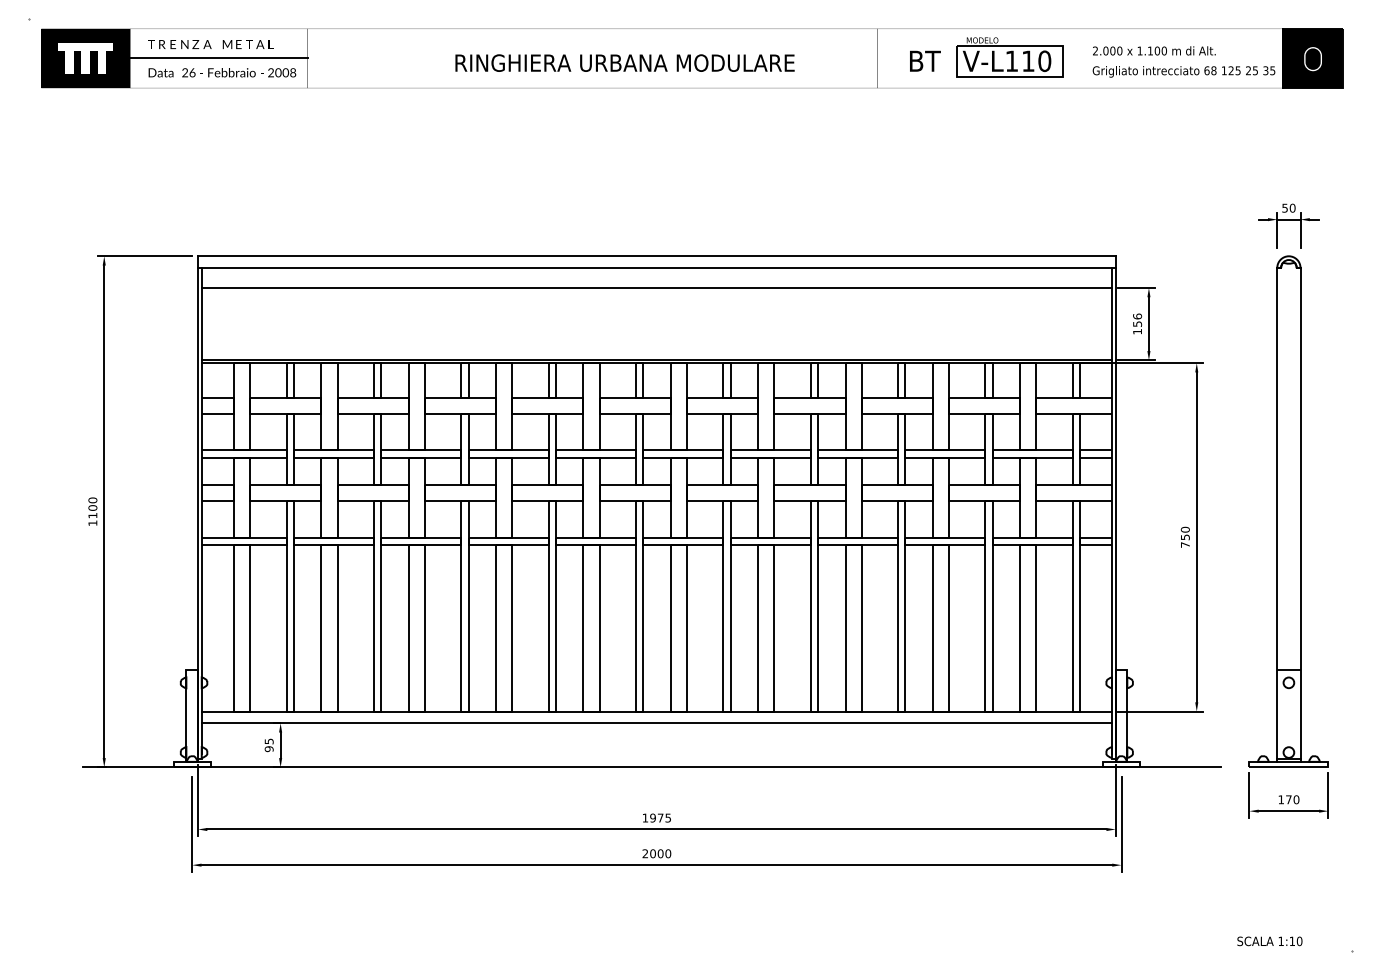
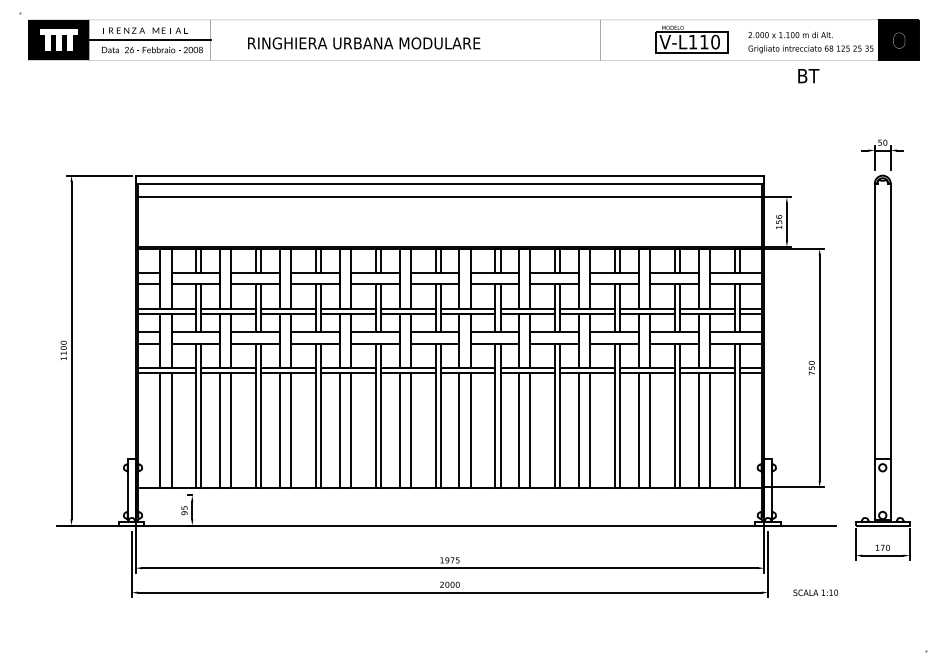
text: (924, 61) -> (808, 76), moved
text: (625, 63) -> (364, 43), moved
line: (656, 723) -> (449, 495), removed
text: (1269, 940) -> (815, 592), moved

